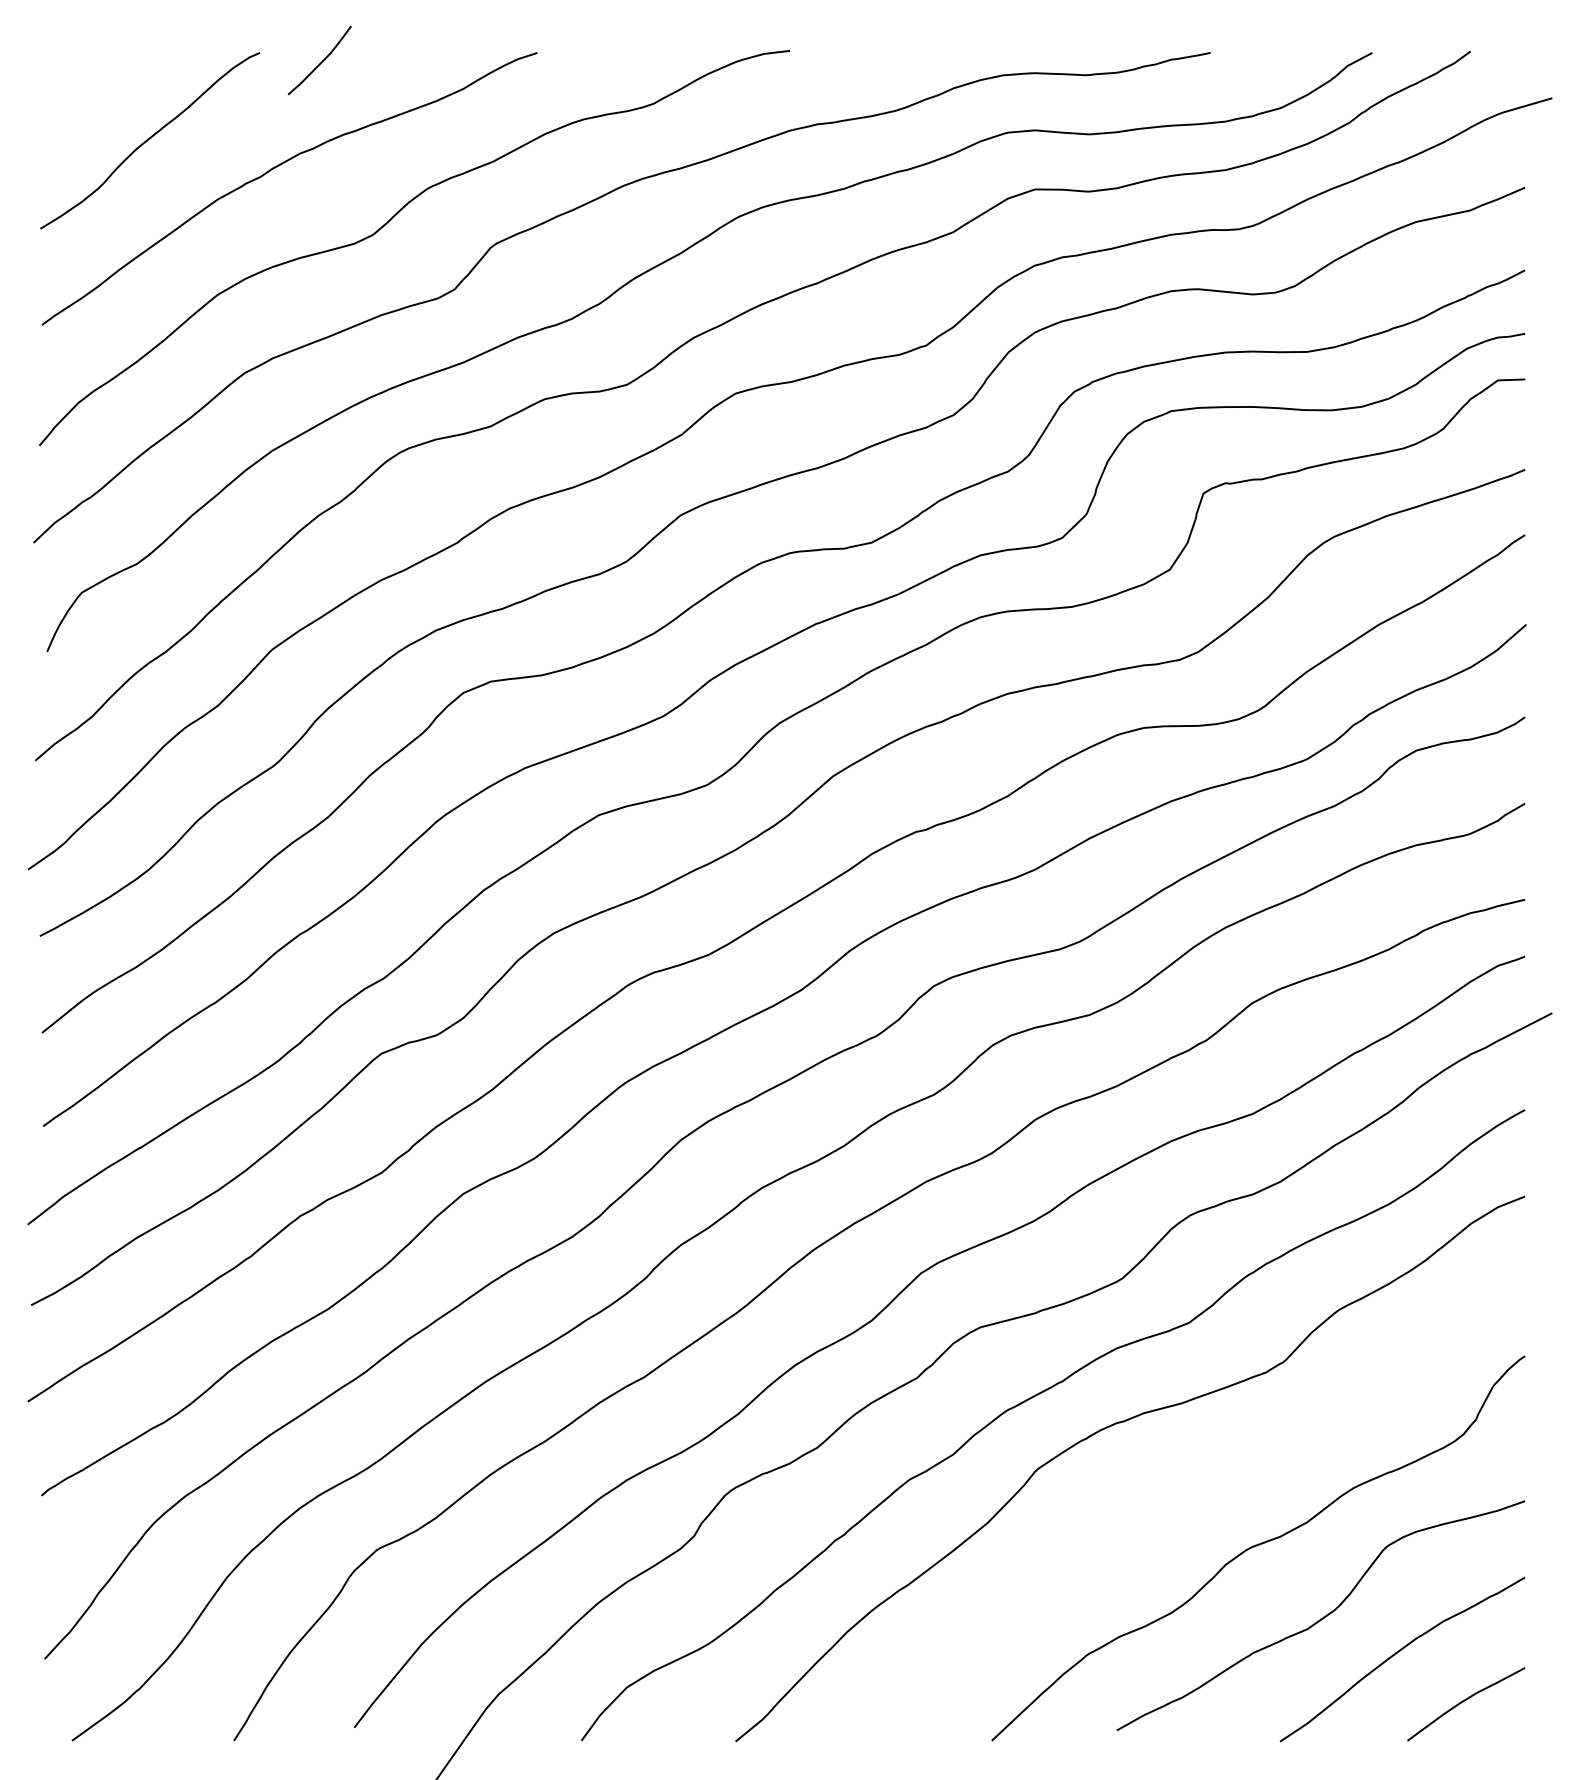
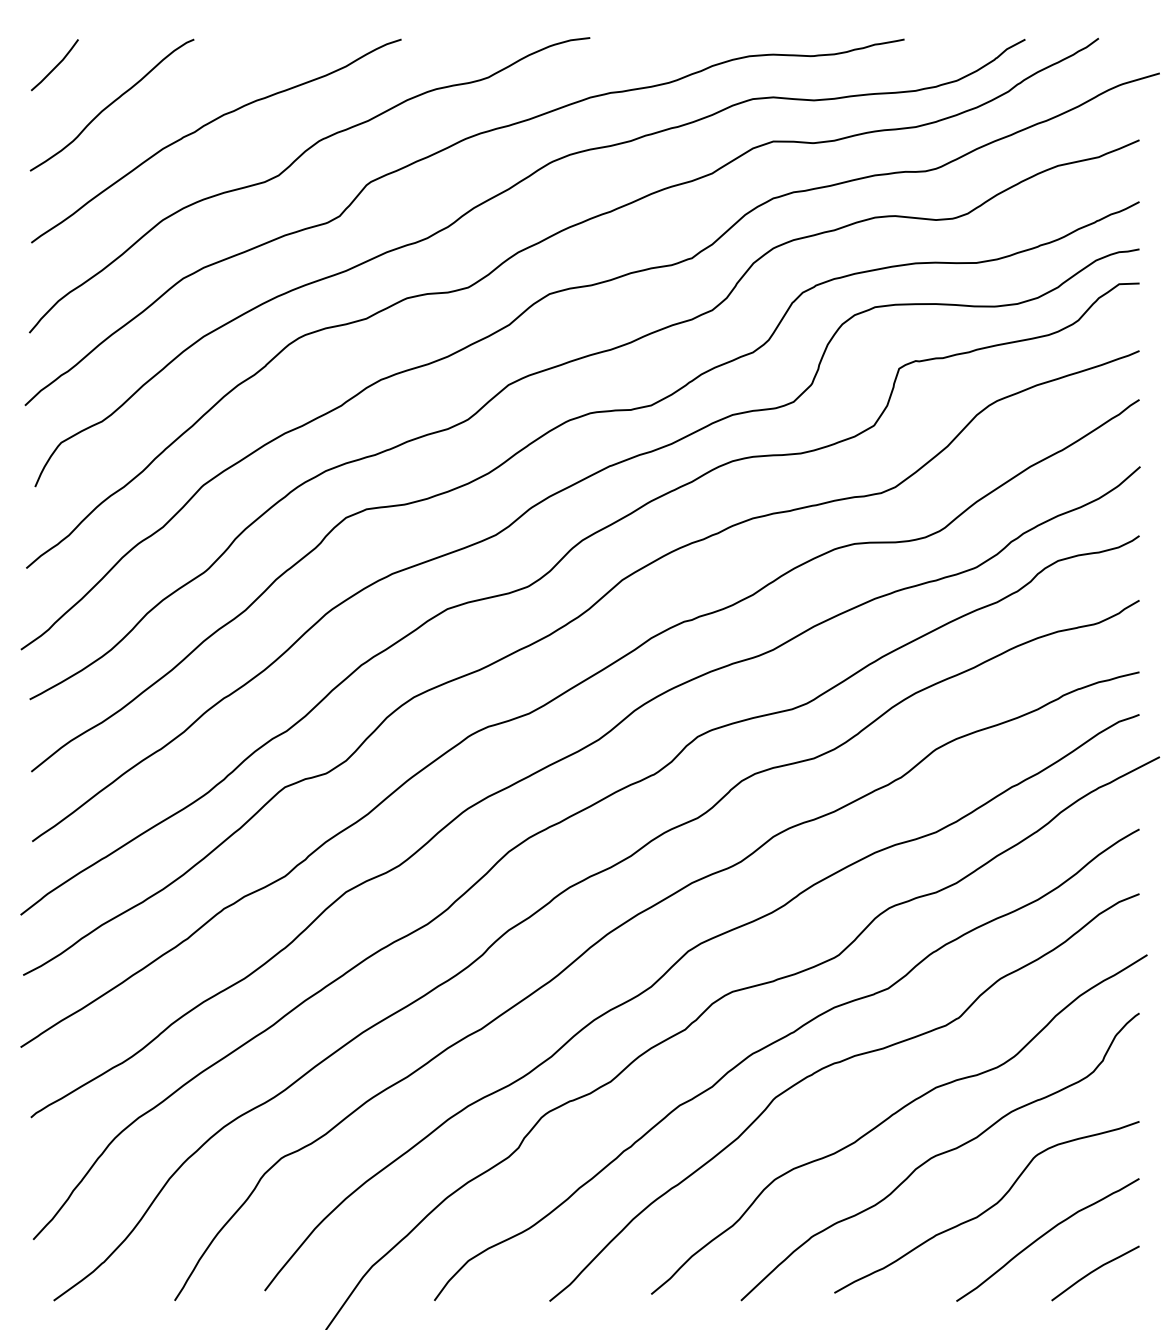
line: (320, 62) -> (55, 66), moved
curve: (1194, 1494) -> (892, 1116), added

